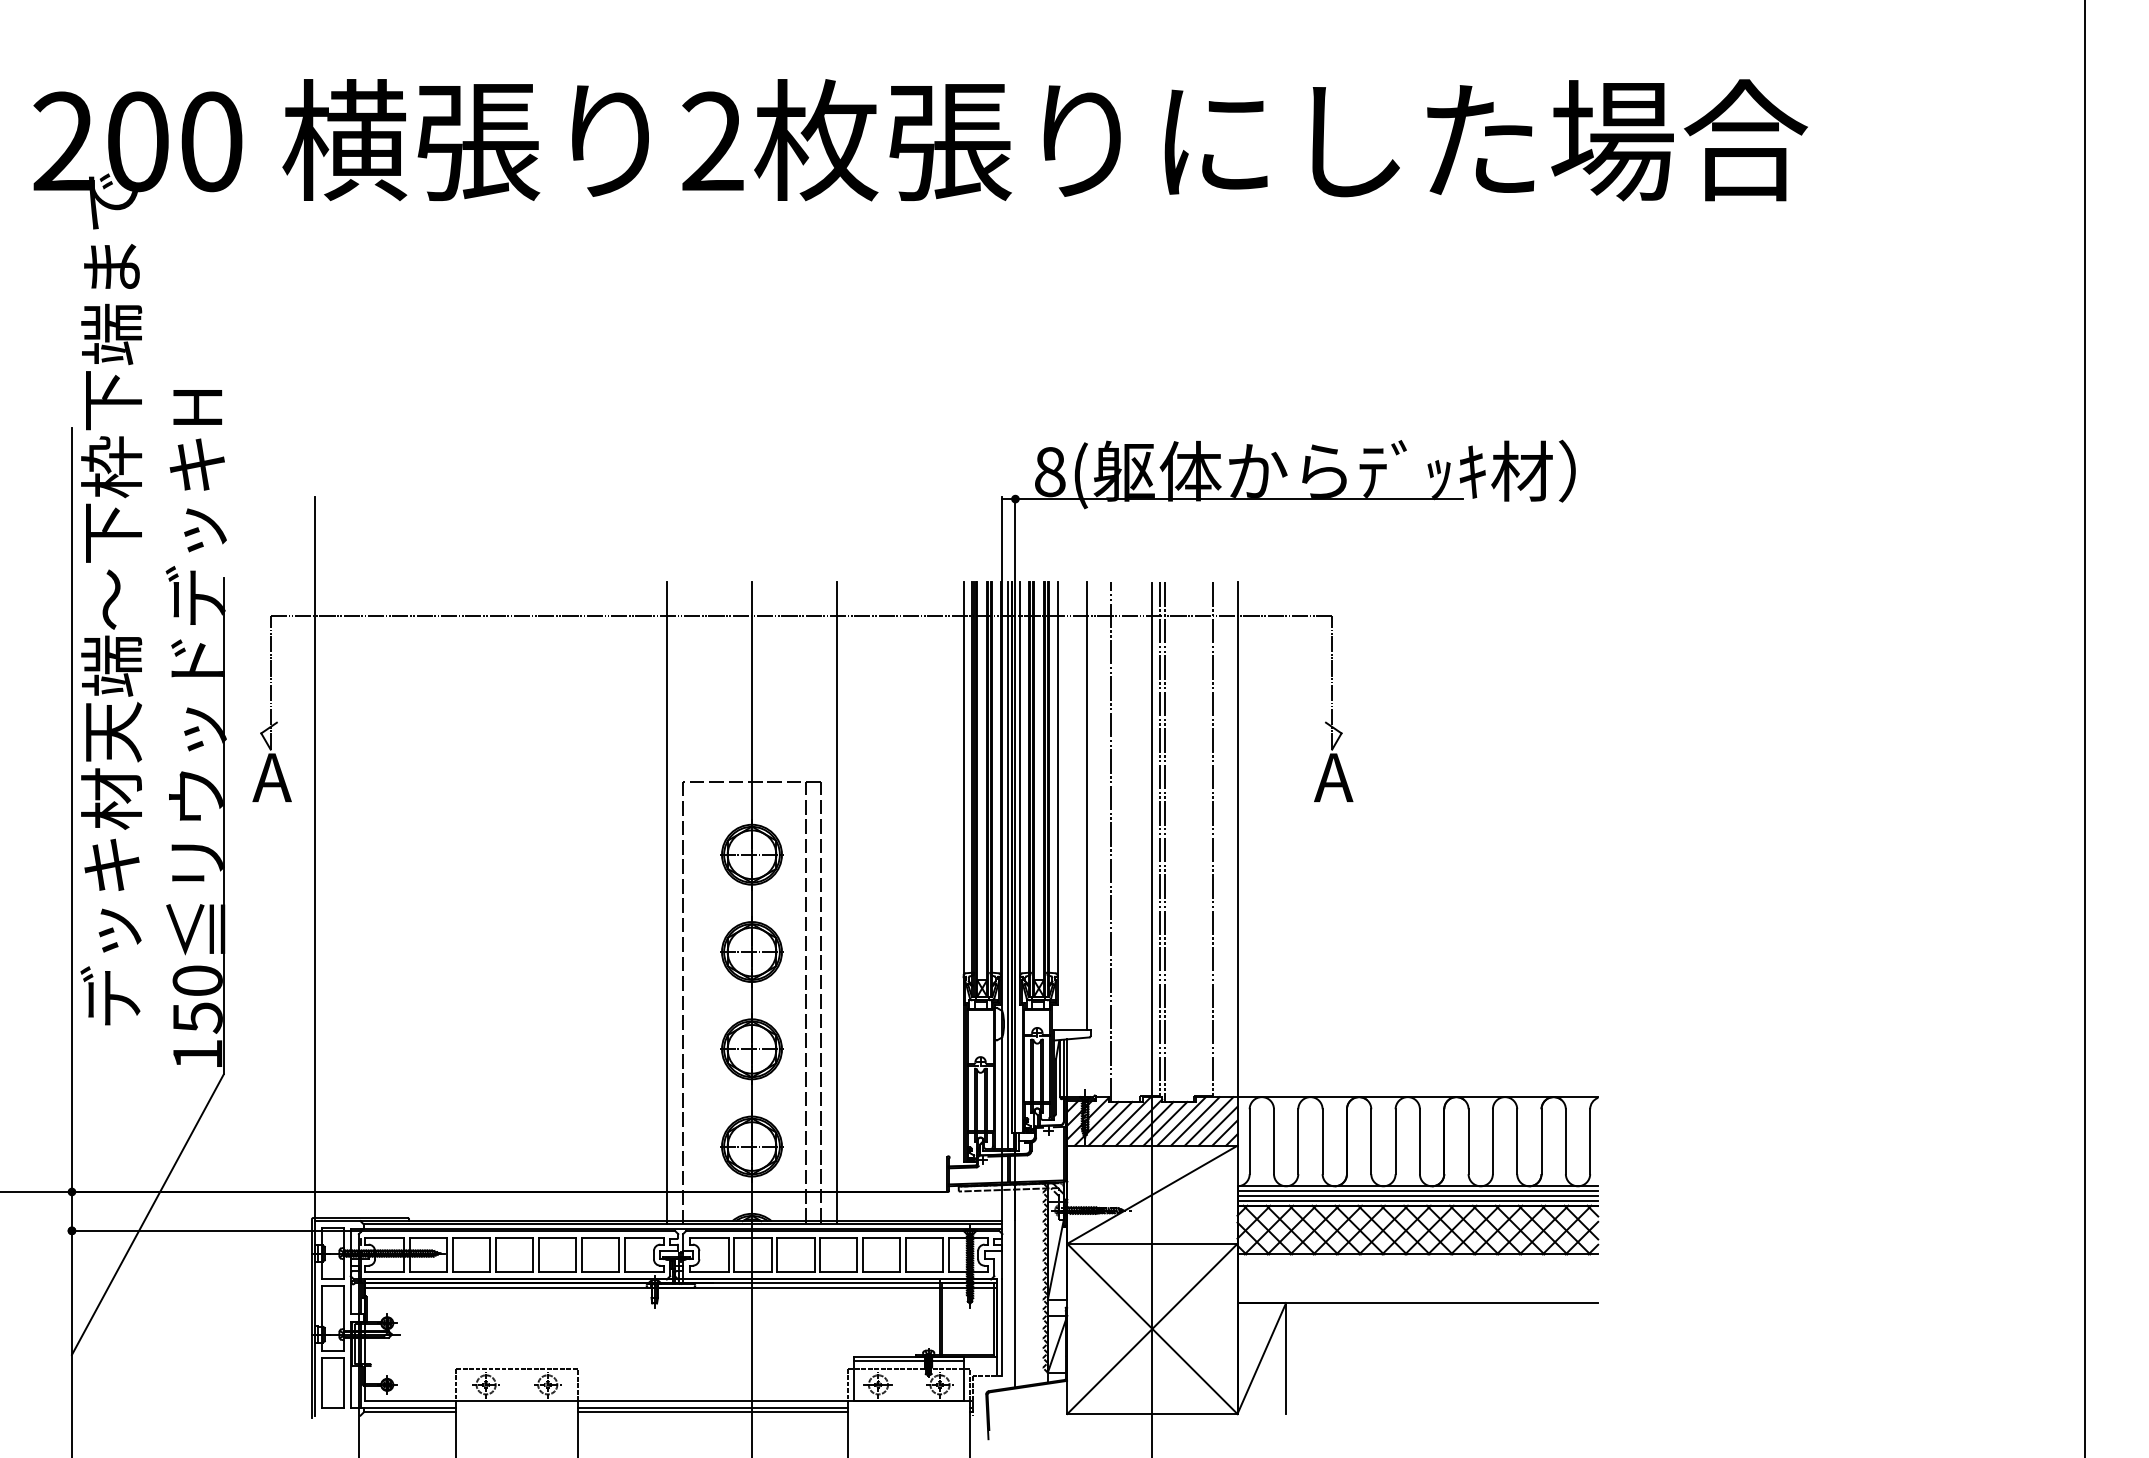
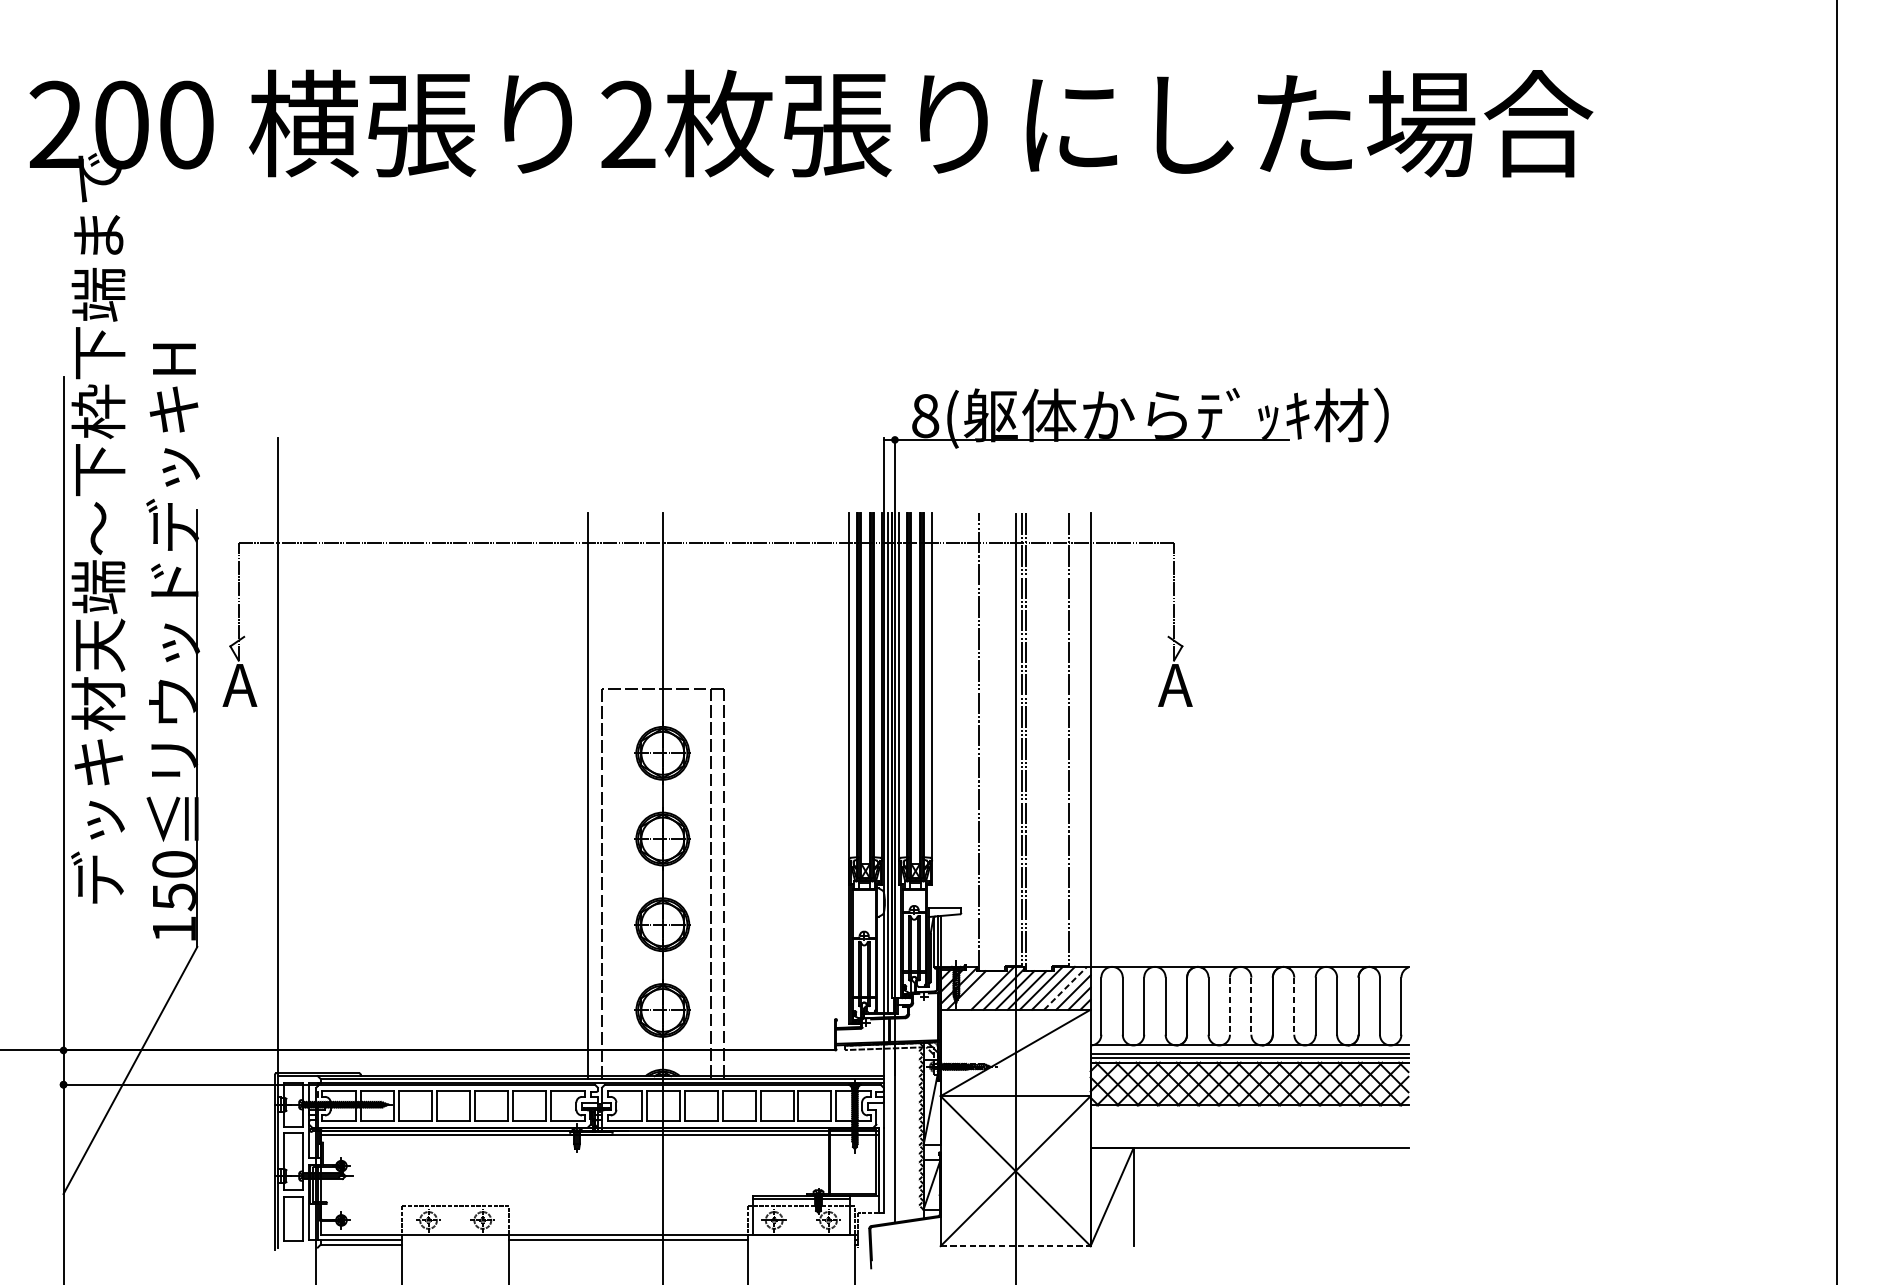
line: (1086, 806) -> (957, 710), removed
line: (837, 901) -> (738, 794), removed
line: (1209, 1121) -> (1065, 988), solid -> dashed
line: (1110, 1123) -> (978, 990), removed
line: (1395, 1142) -> (1229, 1006), solid -> dashed
line: (1419, 1142) -> (1251, 1006), solid -> dashed
line: (1468, 1142) -> (1294, 1006), solid -> dashed
line: (1417, 1191) -> (1249, 1050), removed
line: (712, 1412) -> (628, 1244), removed
line: (1152, 1414) -> (1015, 1246), solid -> dashed

